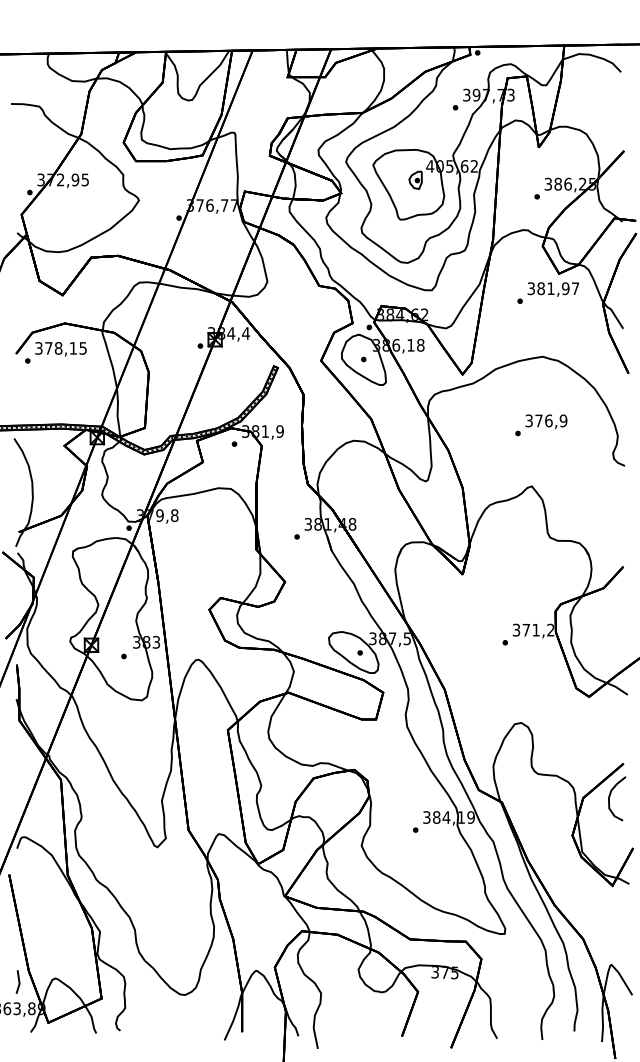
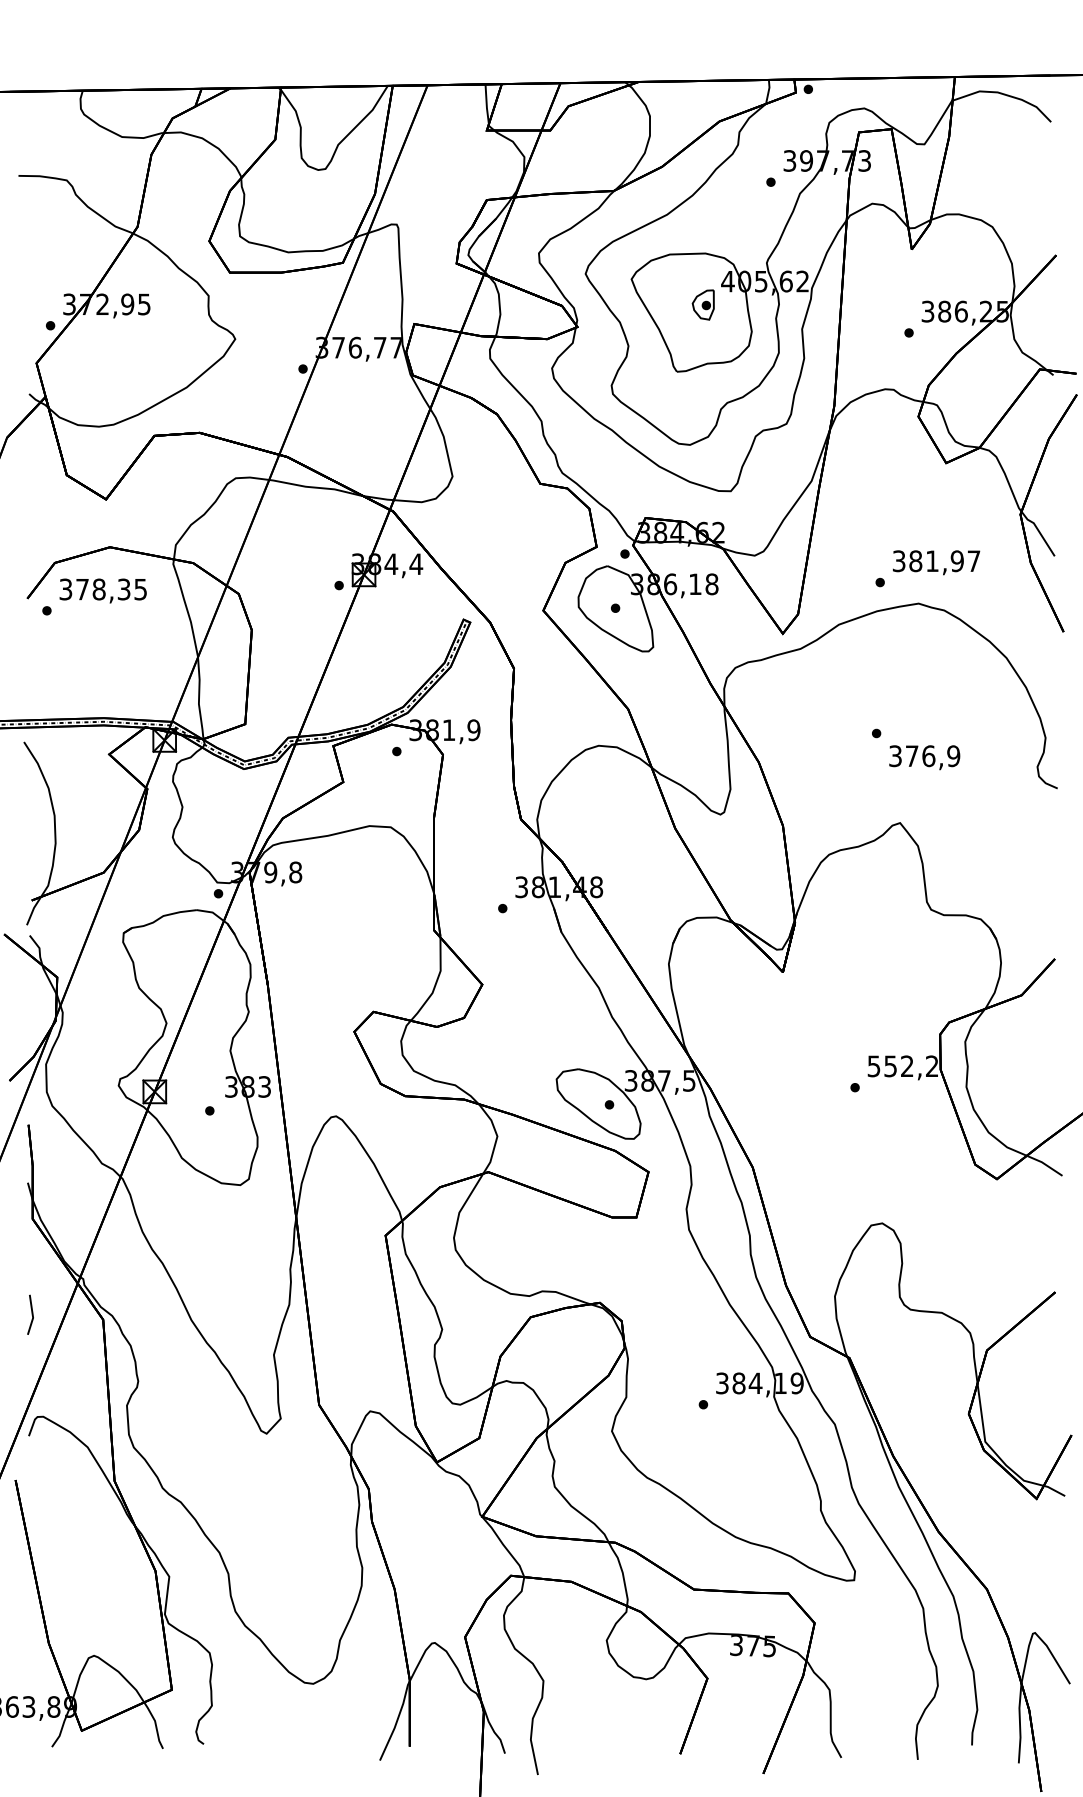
text: (547, 292) -> (926, 567), moved
text: (72, 348) -> (122, 589), 378,15 -> 378,35
text: (546, 421) -> (924, 757), moved
text: (526, 629) -> (890, 1065), 371,2 -> 552,2
curve: (610, 796) -> (1033, 1347), removed
line: (18, 981) -> (31, 1313), moved

